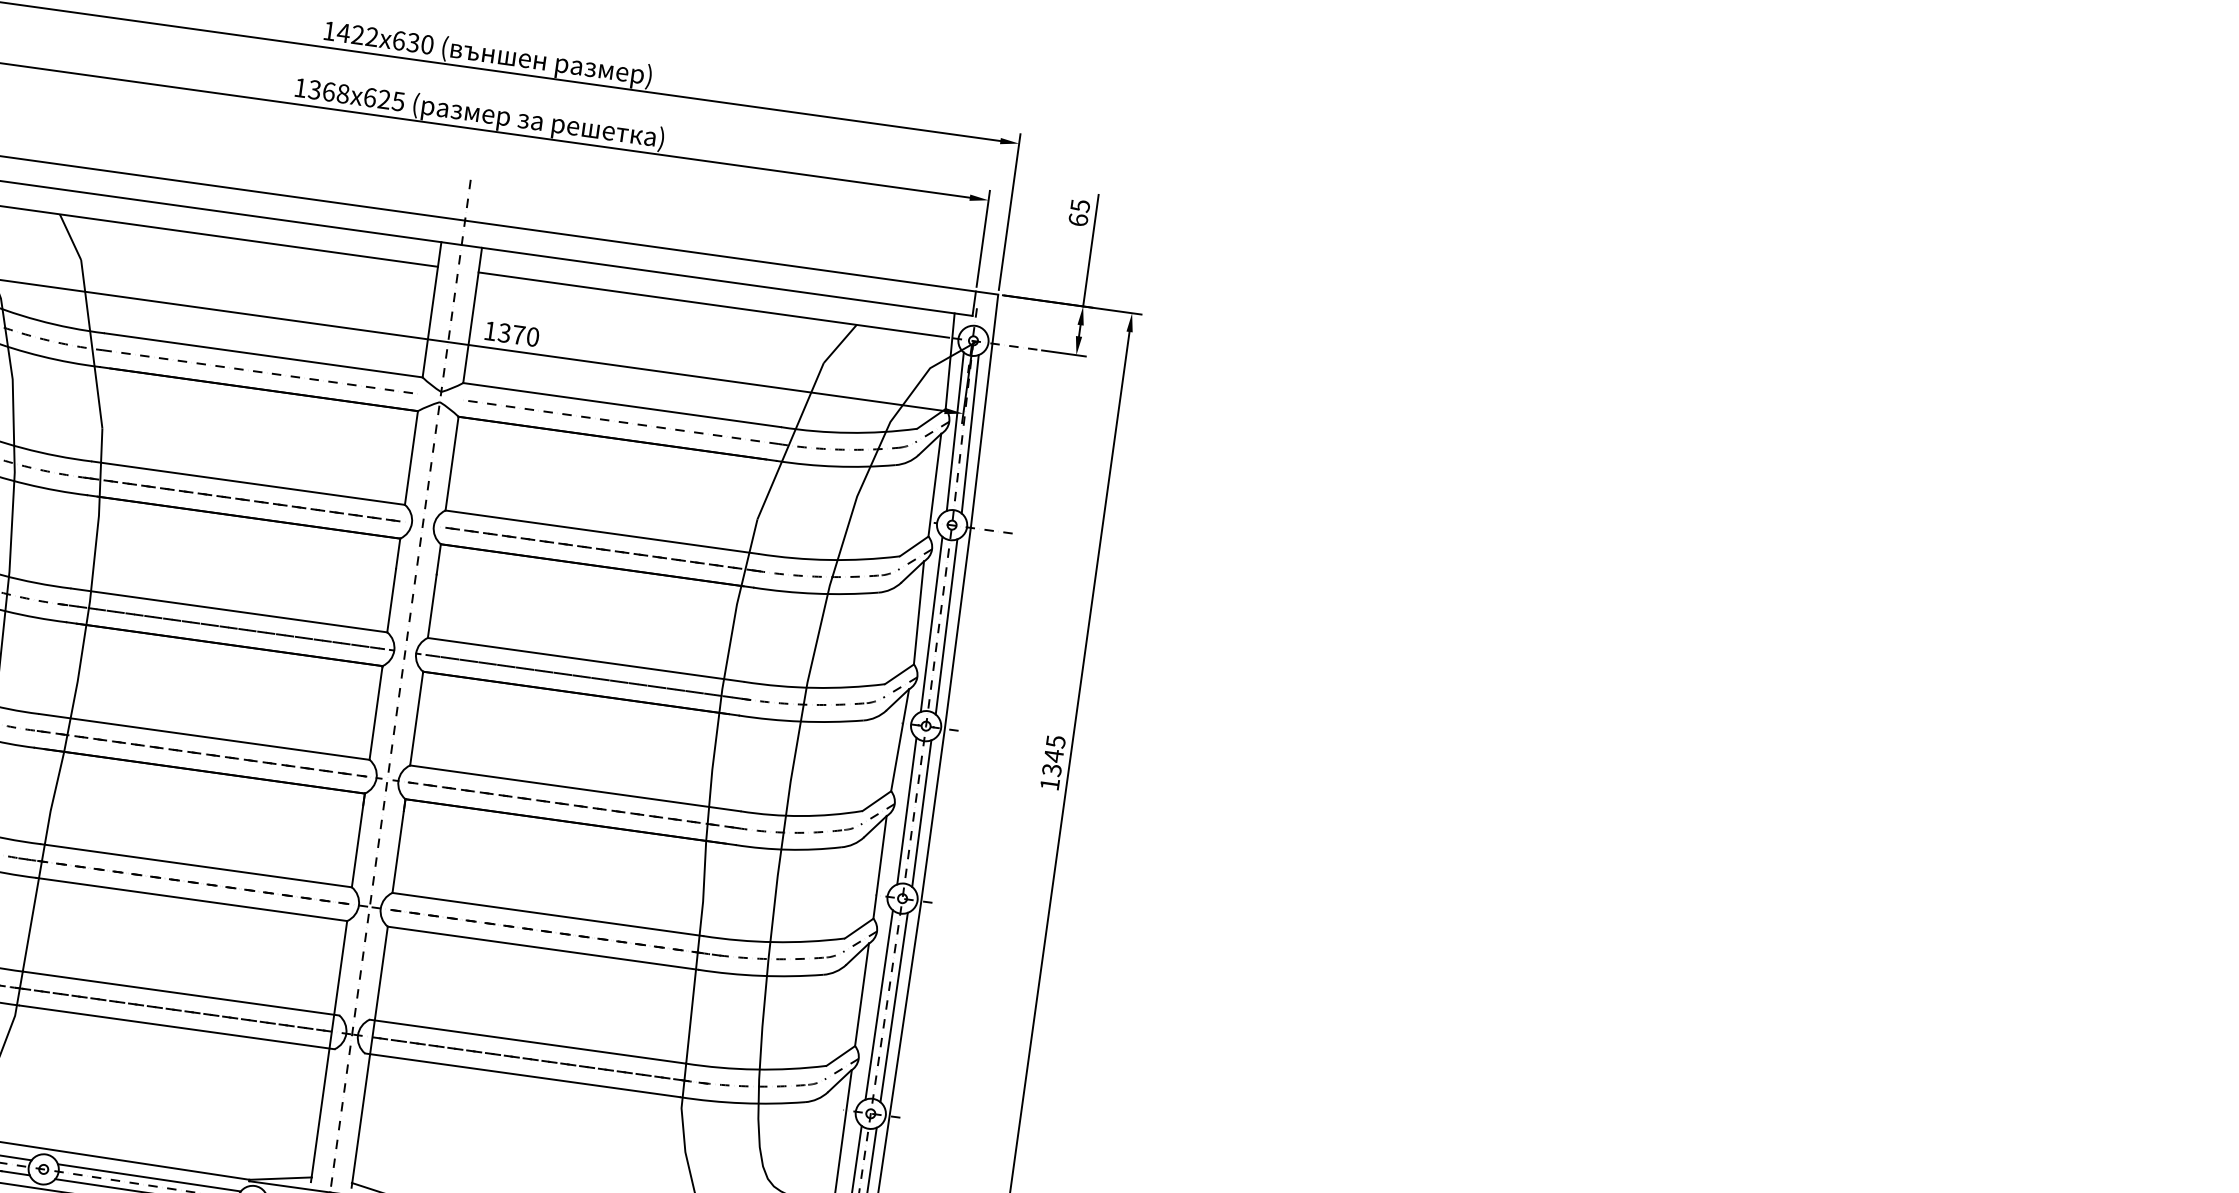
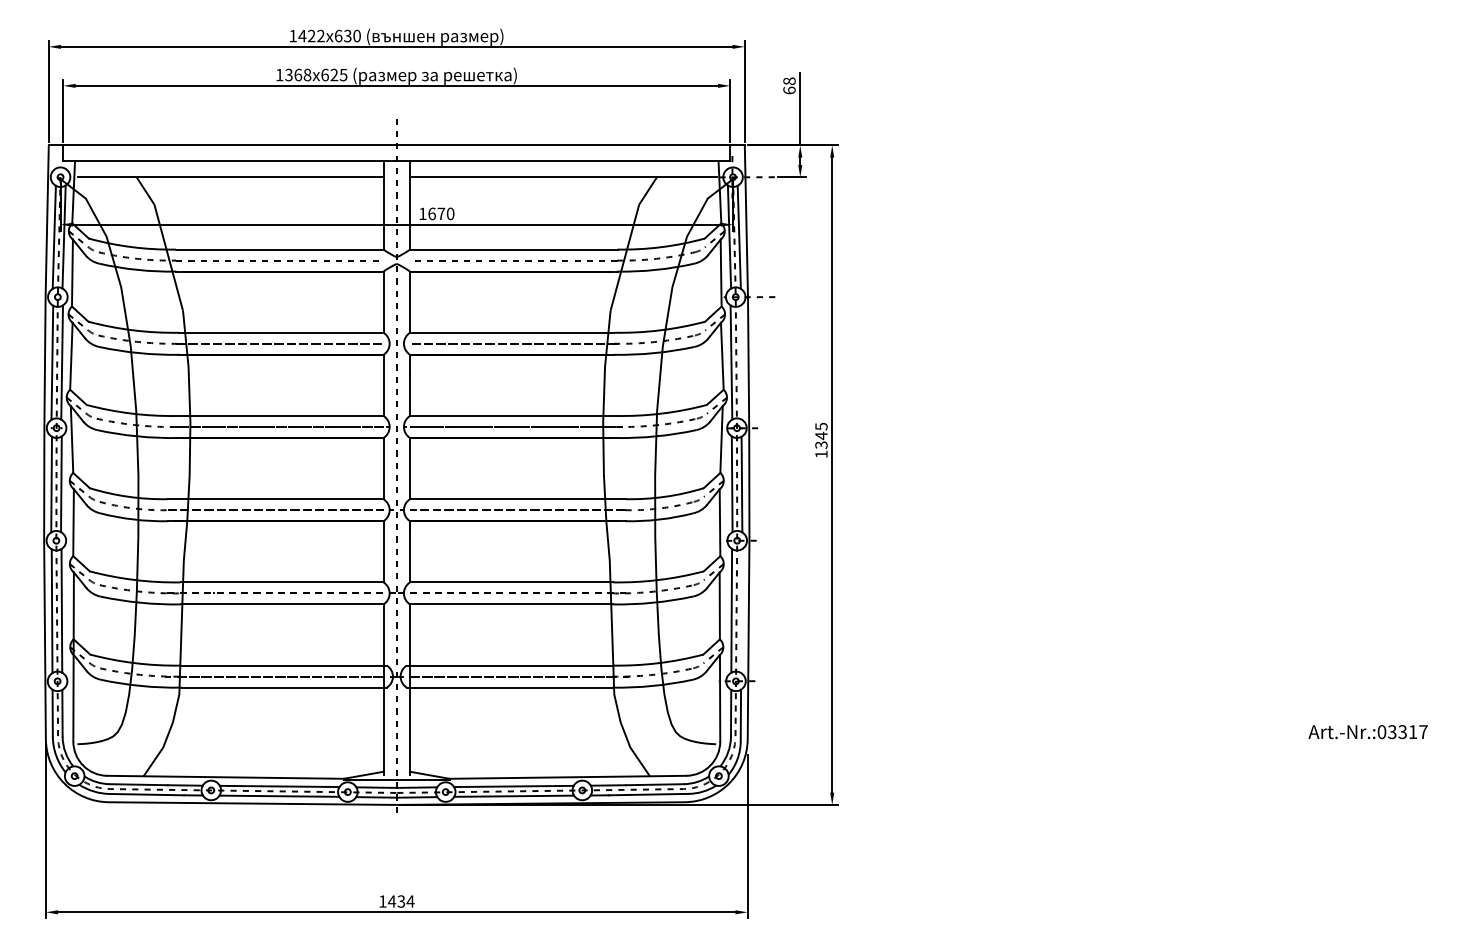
text: (1080, 206) -> (789, 81), 65 -> 68
text: (503, 332) -> (431, 213), 1370 -> 1670
line: (947, 626) -> (741, 362), removed
line: (894, 1007) -> (741, 611), removed

